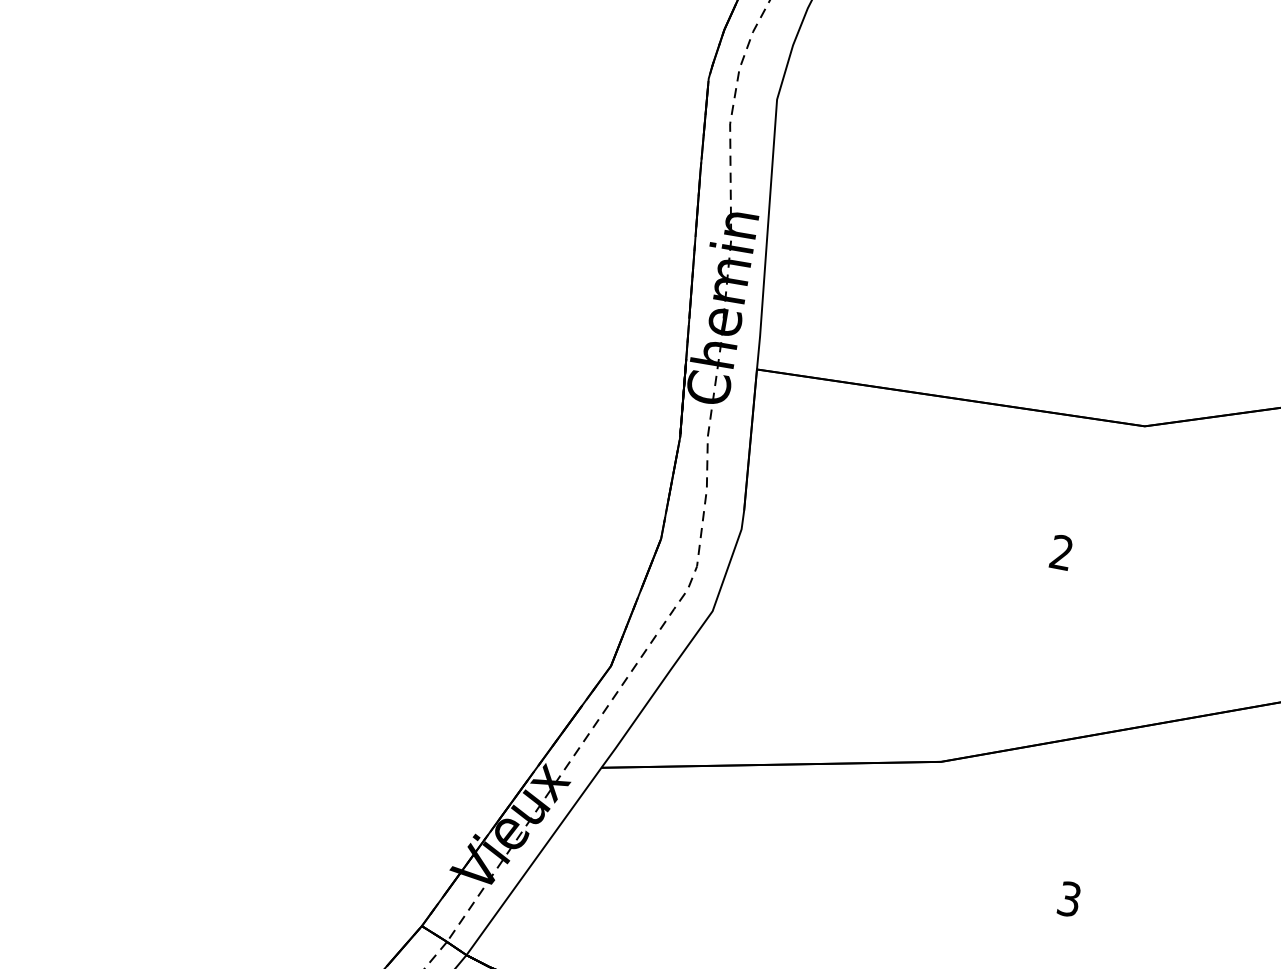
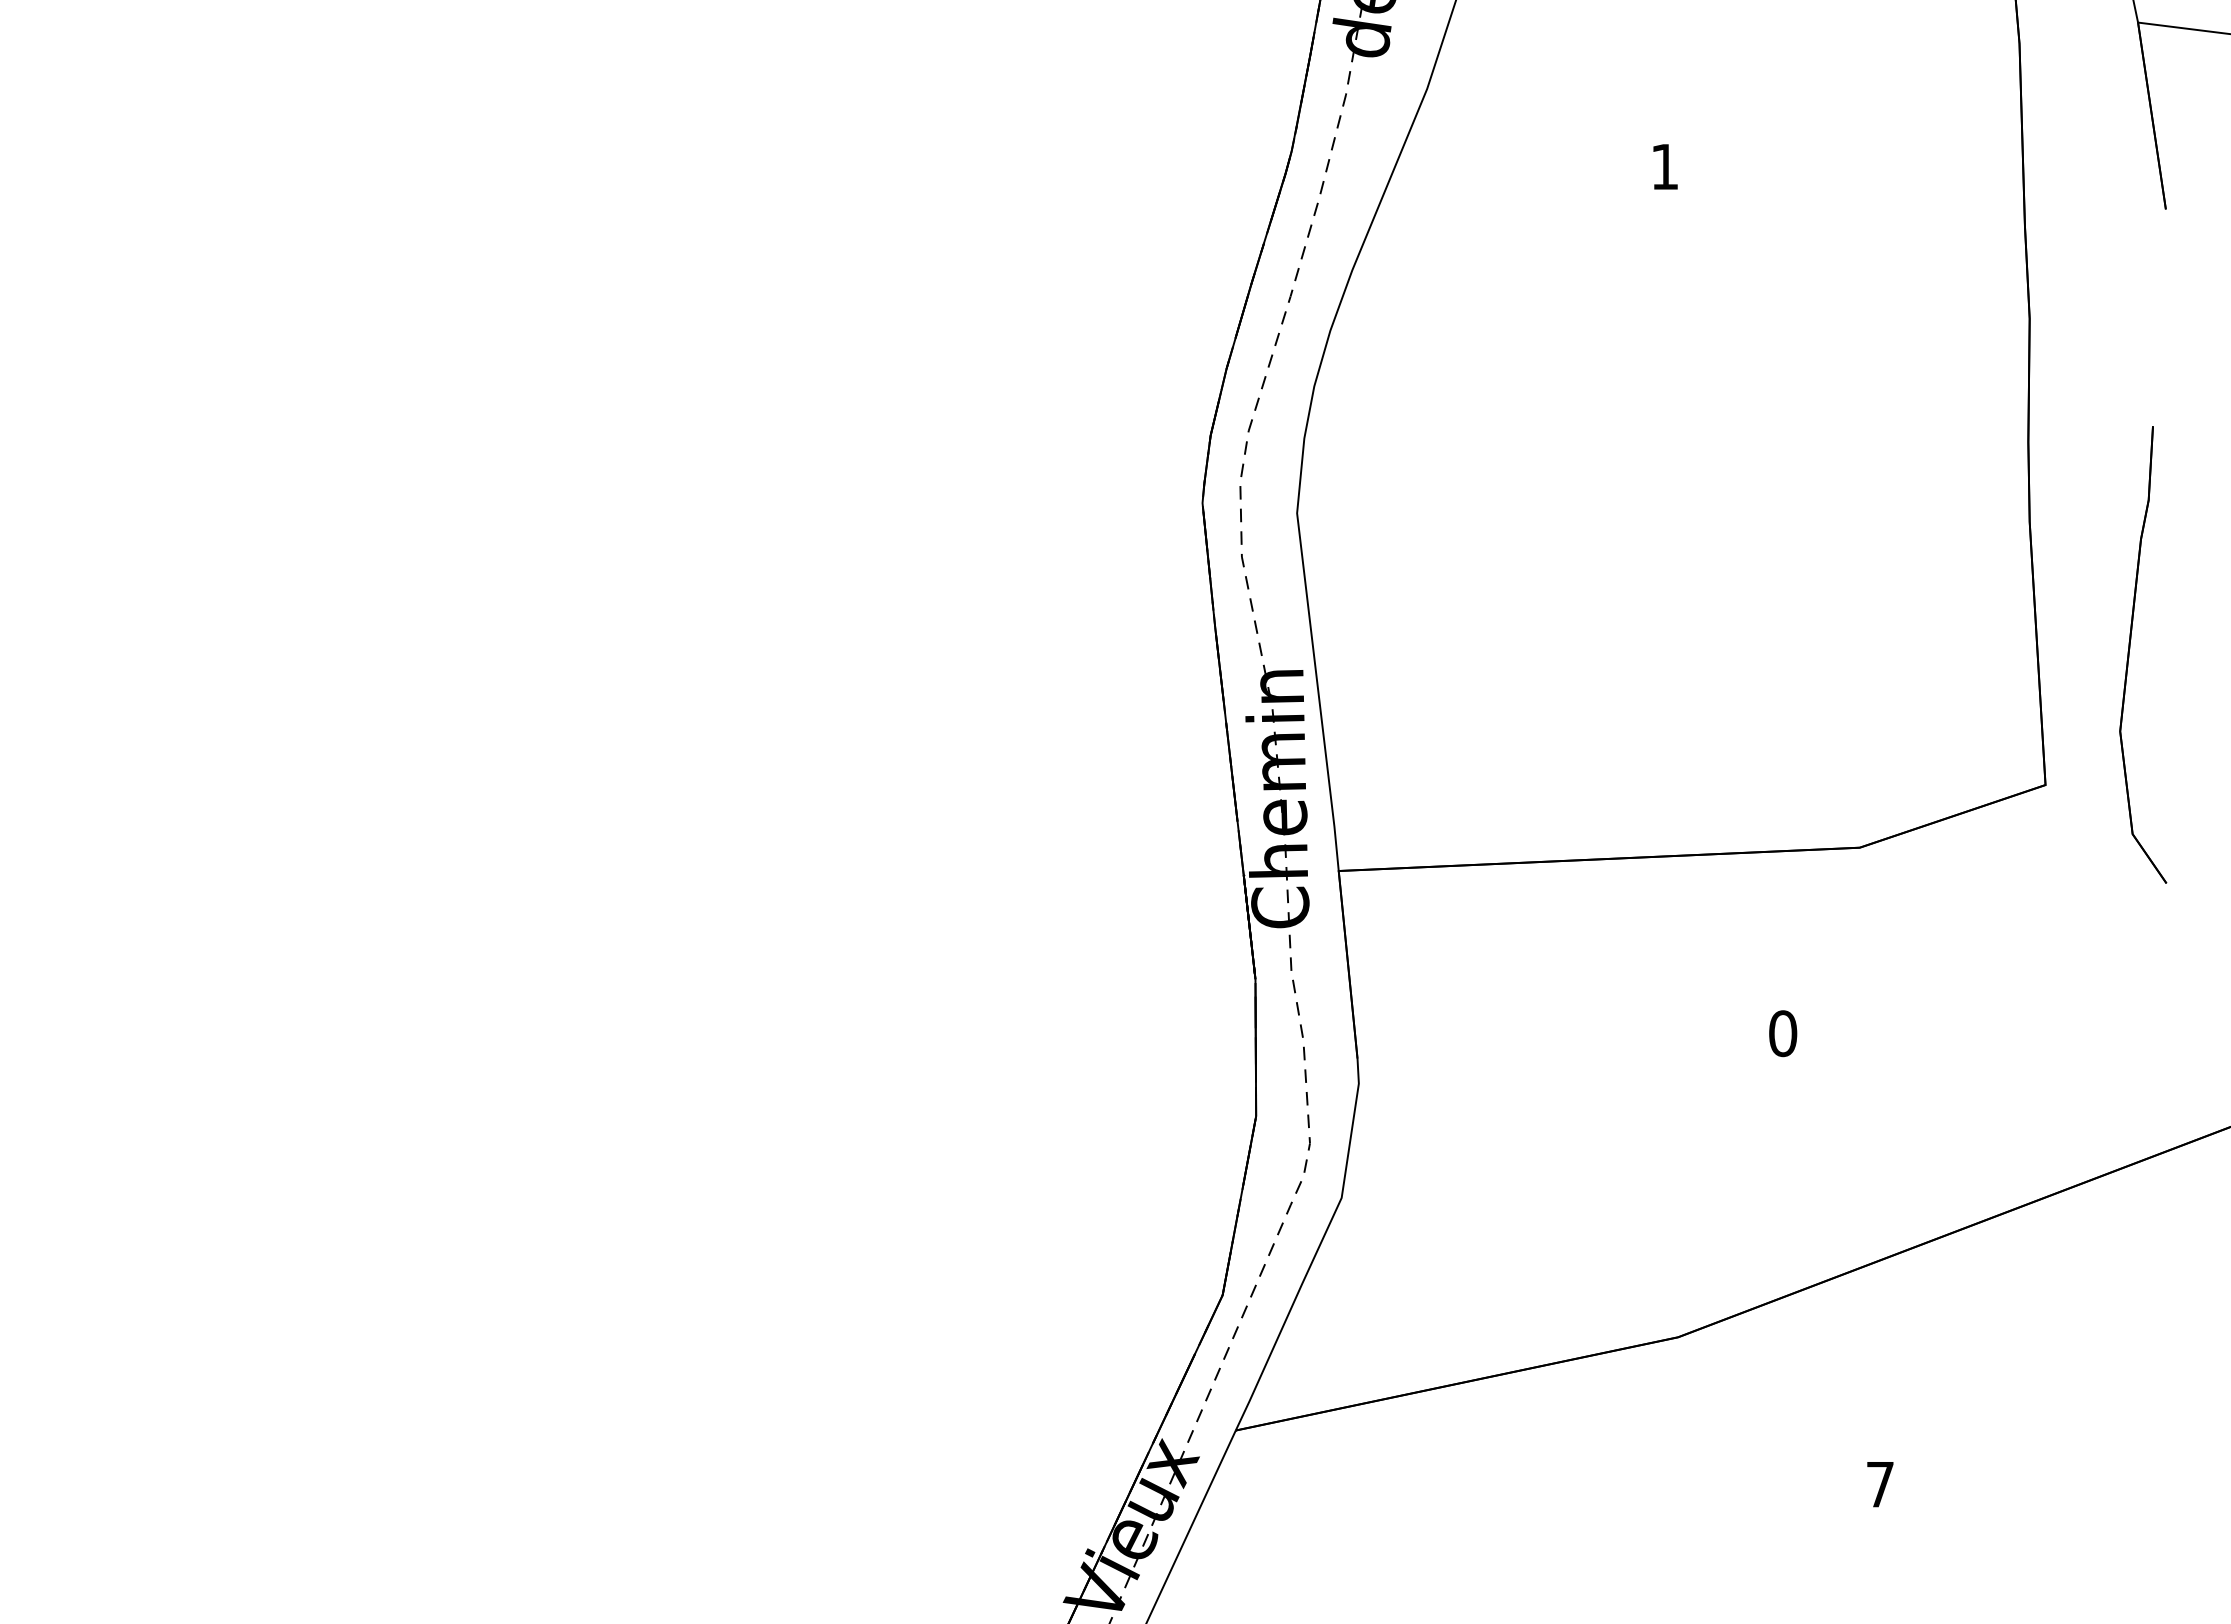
text: (1062, 552) -> (1783, 1033), 2 -> 0
text: (1069, 899) -> (1880, 1484), 3 -> 7

